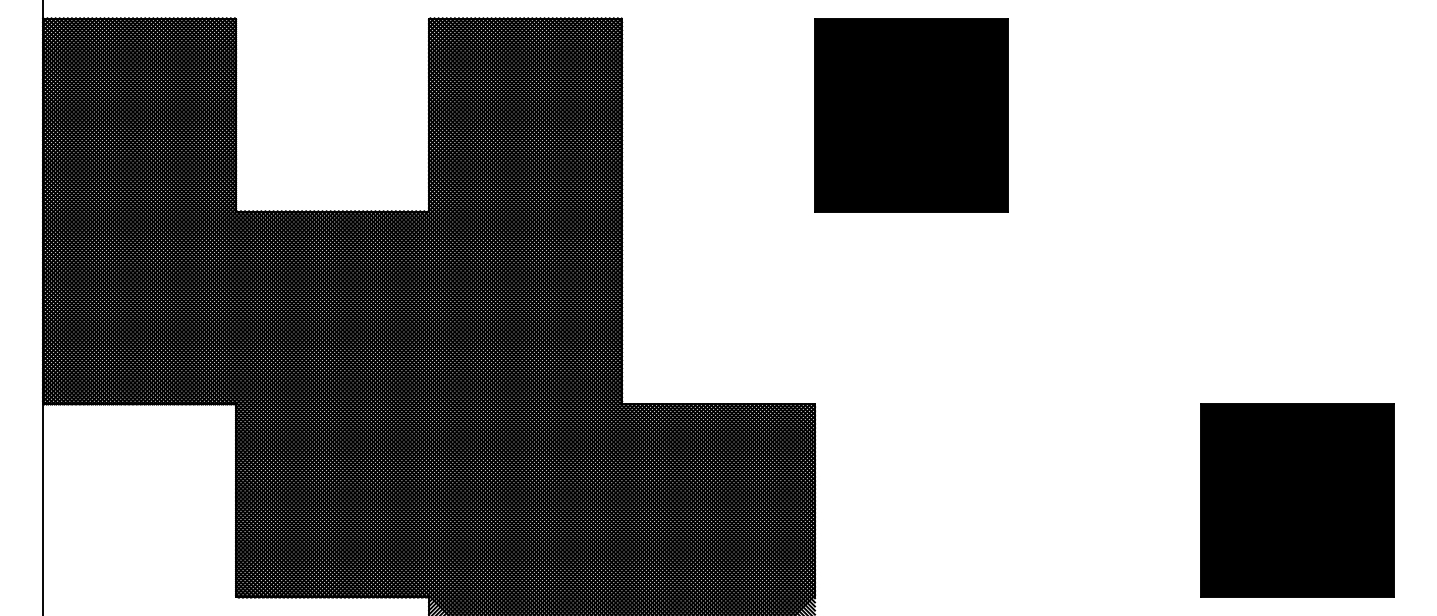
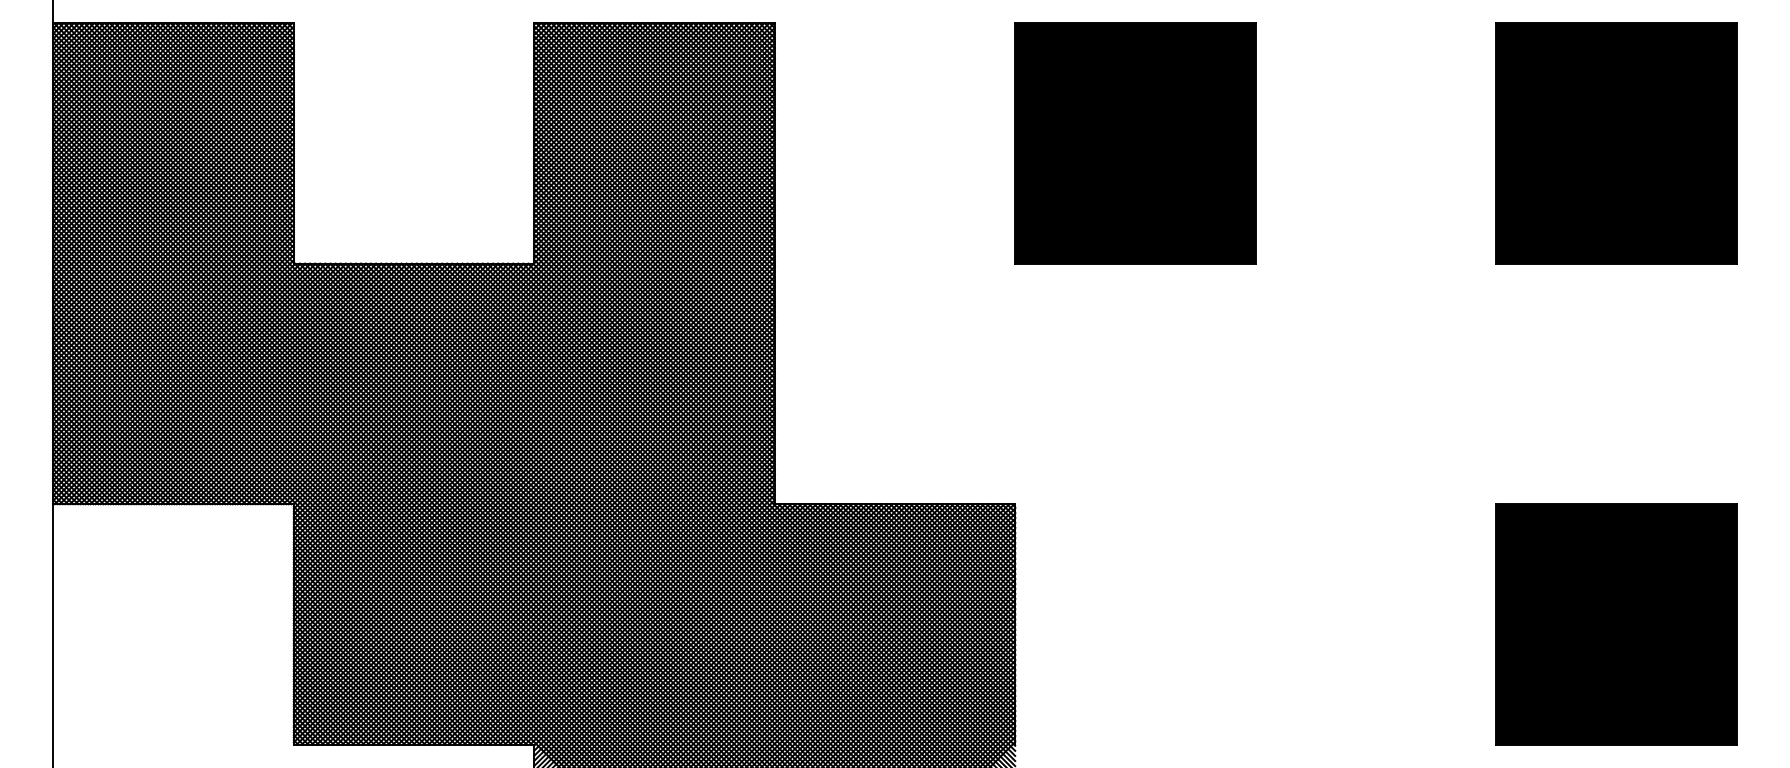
part: (1297, 115) -> (1616, 144), added

